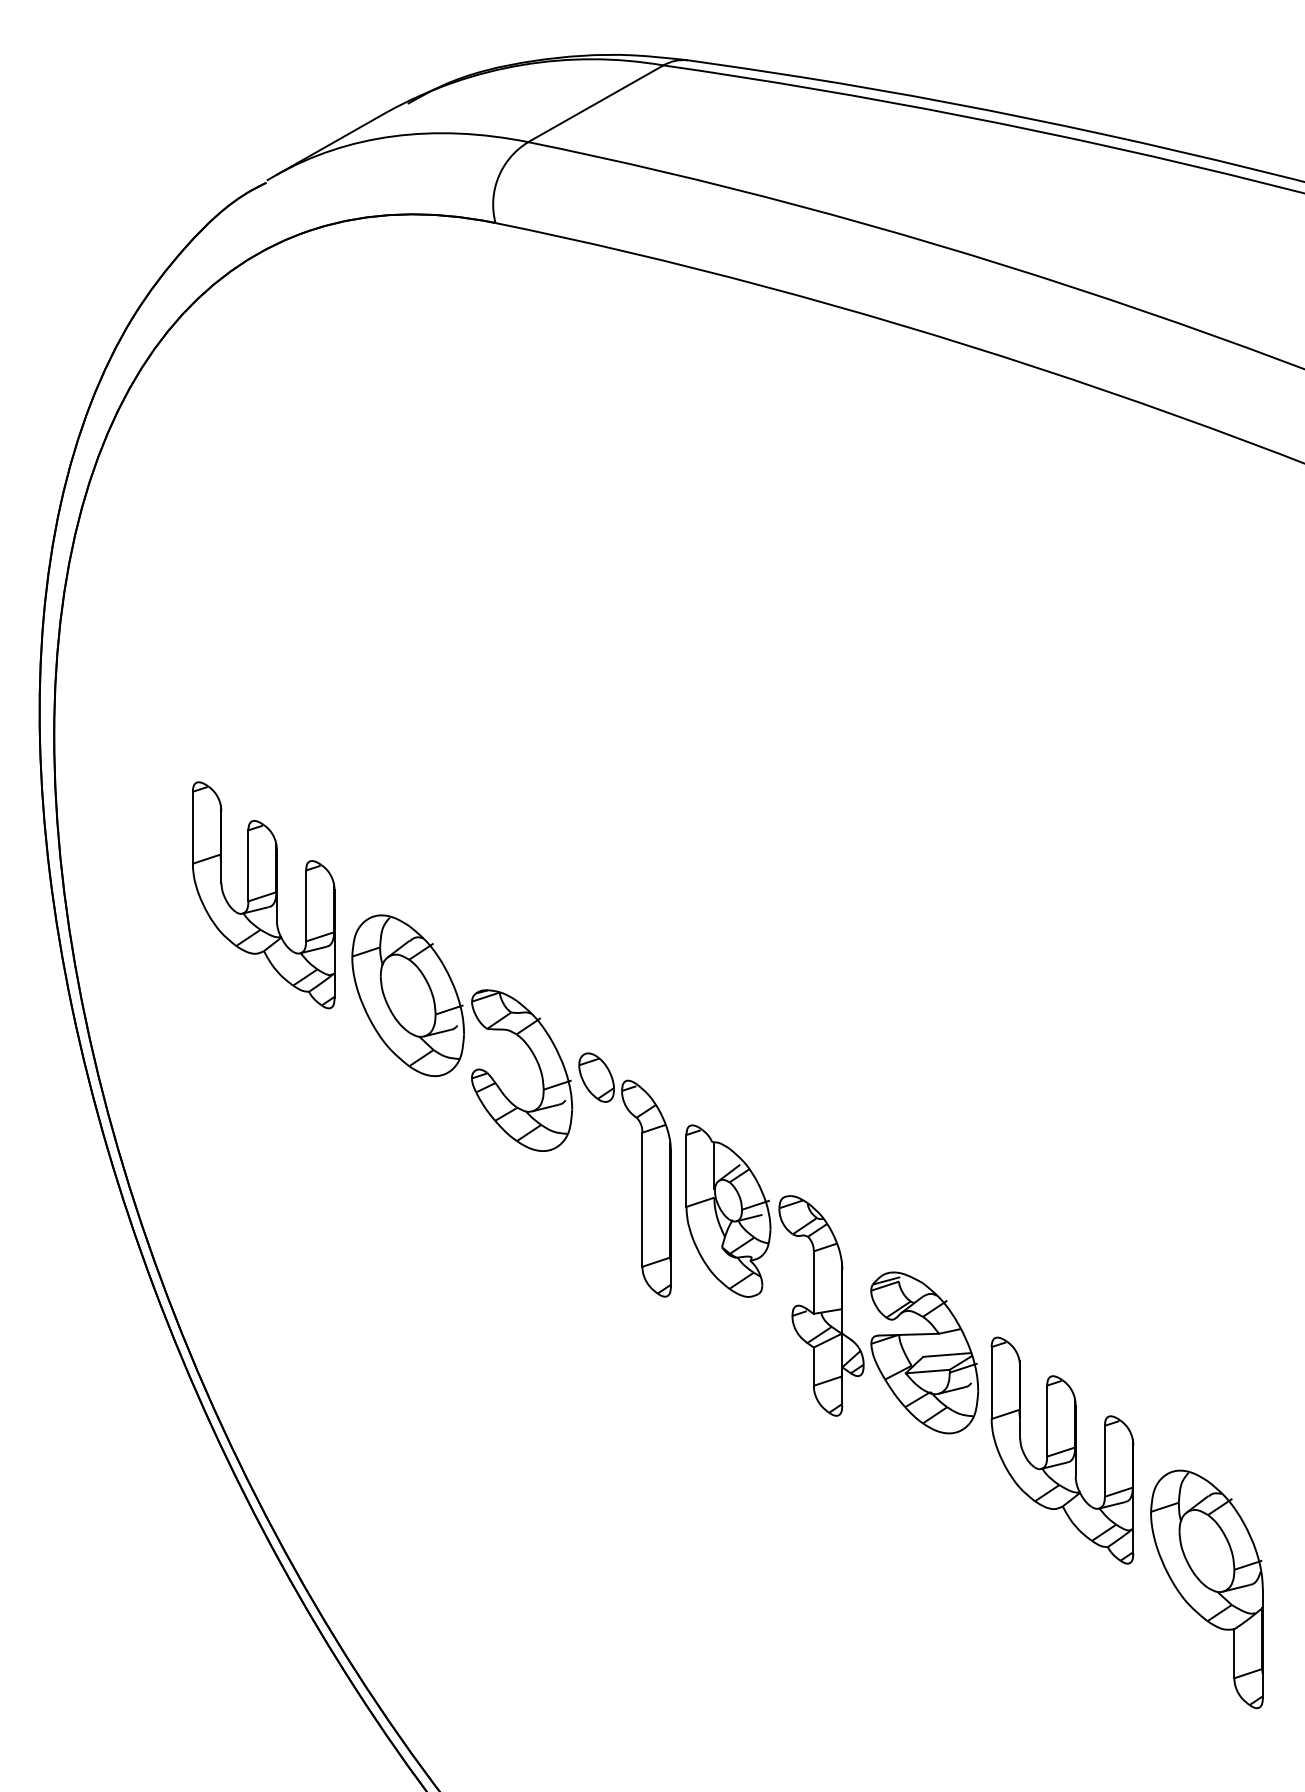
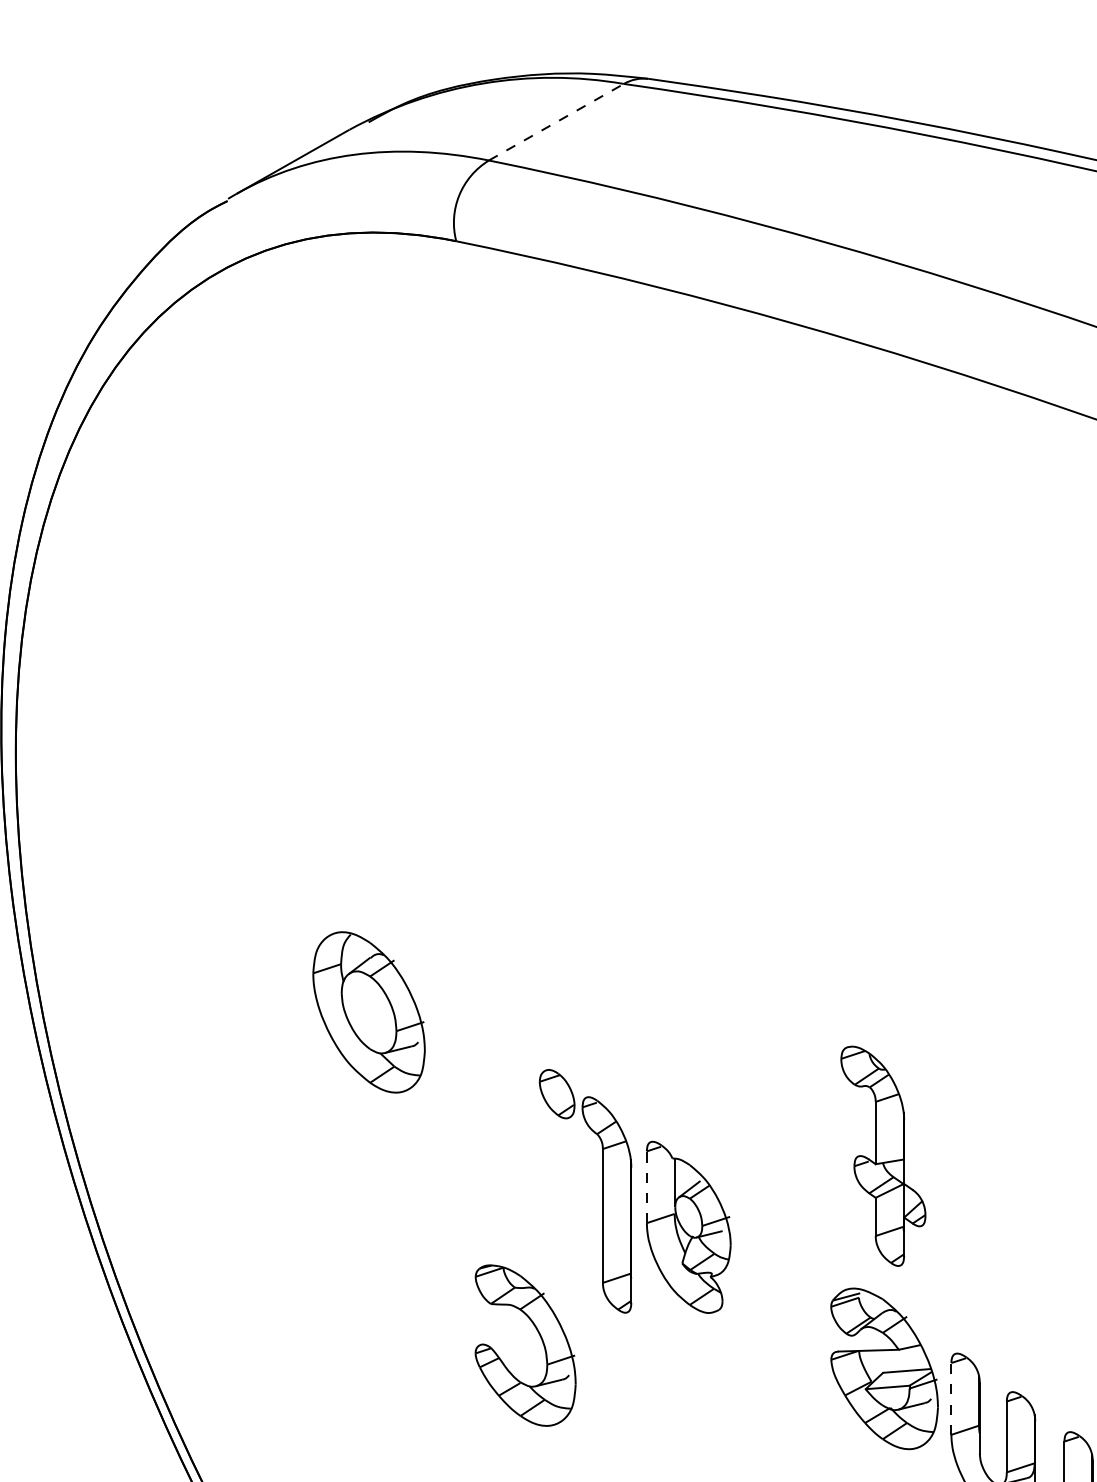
line: (595, 103) -> (556, 121), solid -> dashed
part: (263, 895) -> (224, 912), removed
part: (536, 1062) -> (540, 1337), moved
line: (686, 1170) -> (646, 1186), solid -> dashed
part: (821, 1305) -> (883, 1155), moved
line: (991, 1383) -> (951, 1399), solid -> dashed

